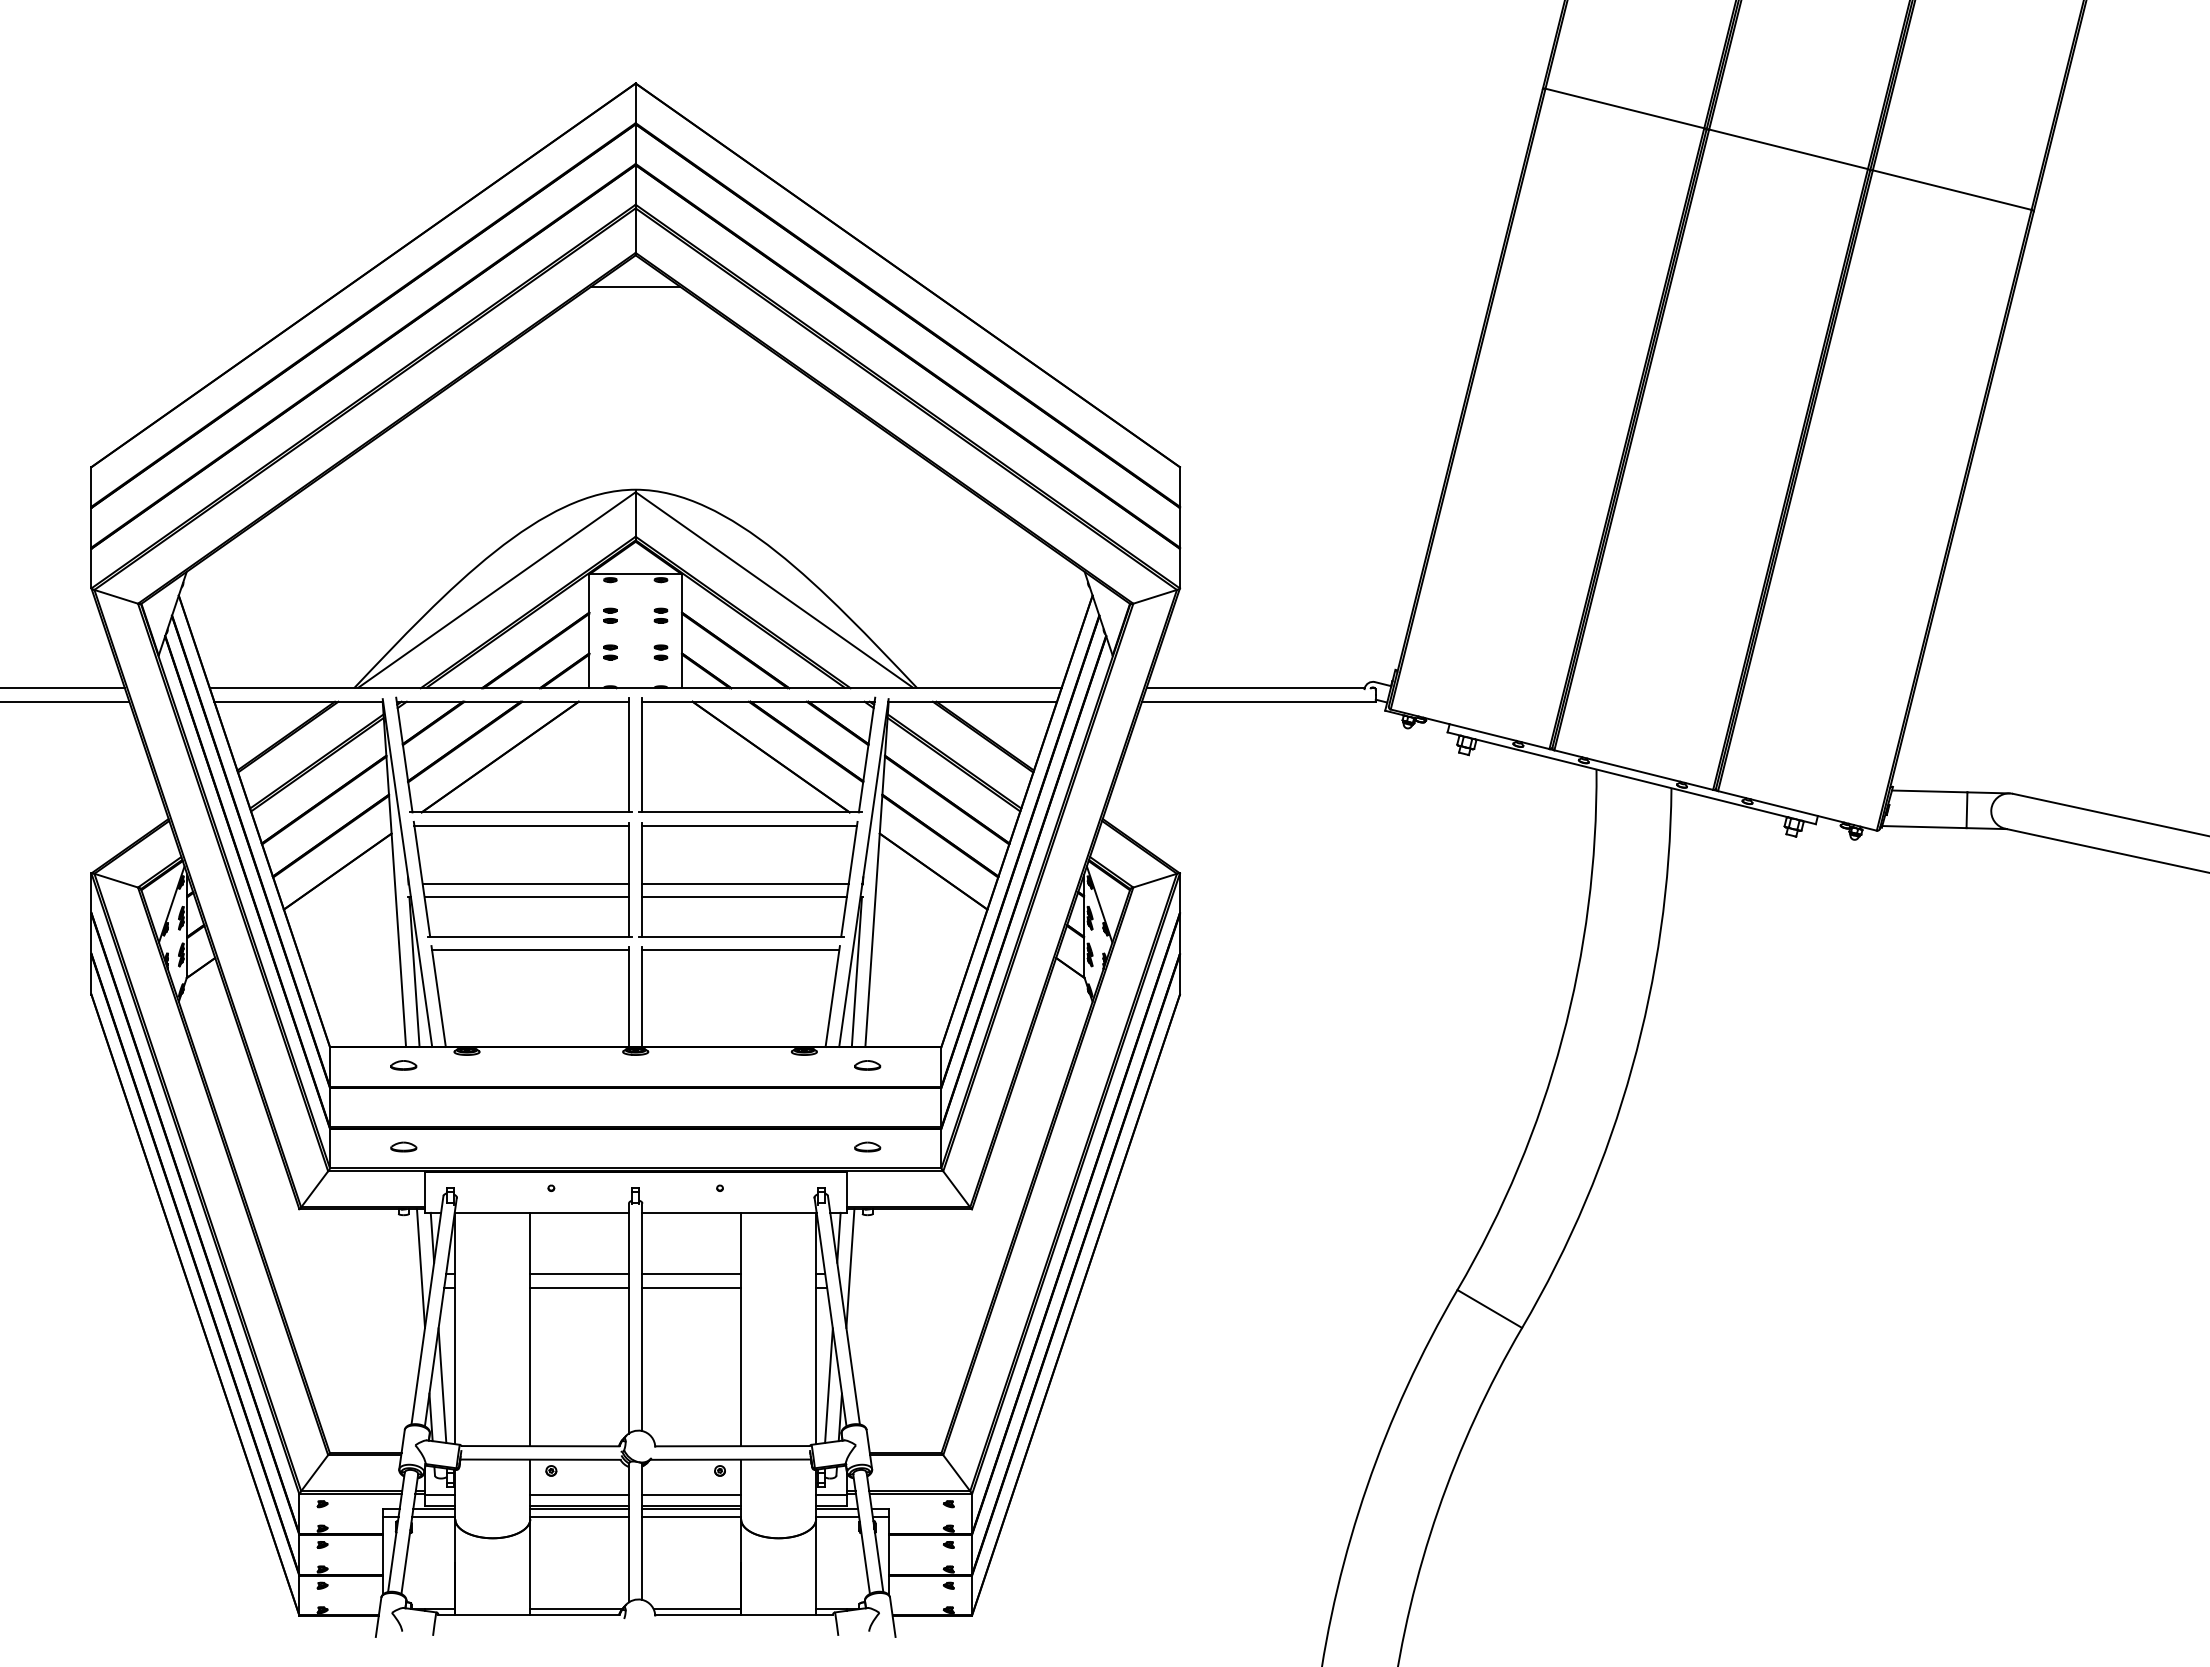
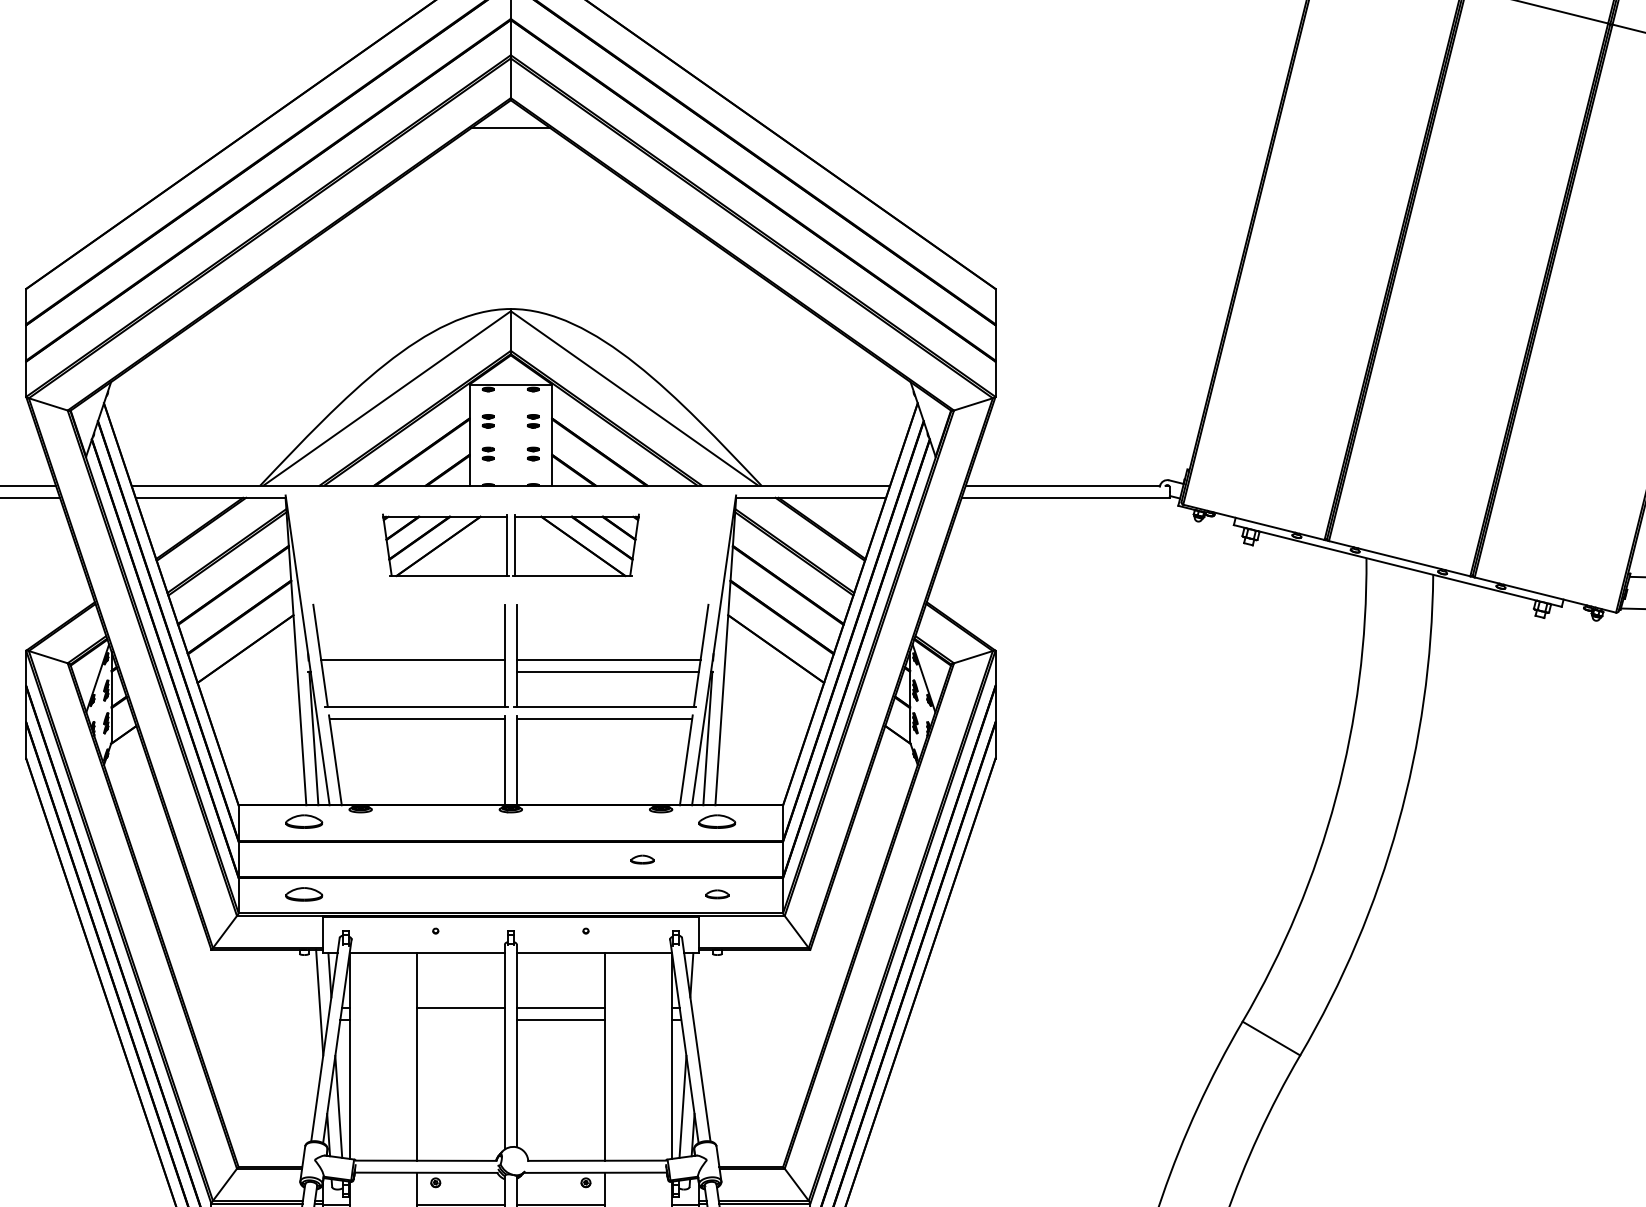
part: (635, 754) -> (510, 544), size x0.6
line: (521, 825) -> (409, 608), removed
line: (749, 825) -> (612, 608), removed
line: (526, 897) -> (413, 672), removed
part: (403, 1065) -> (304, 821), size x1.6
part: (867, 1065) -> (717, 821), size x1.6
part: (783, 1107) -> (642, 859), added
part: (403, 1146) -> (304, 893), size x1.6
line: (850, 1268) -> (702, 1002), removed
line: (579, 1287) -> (460, 1019), removed

